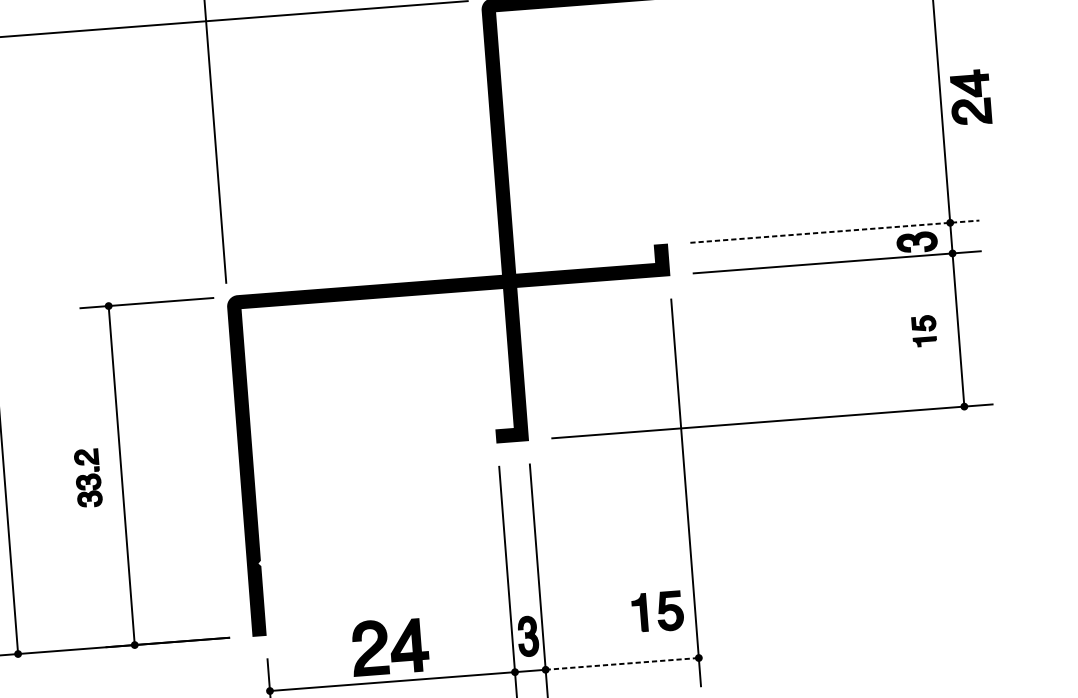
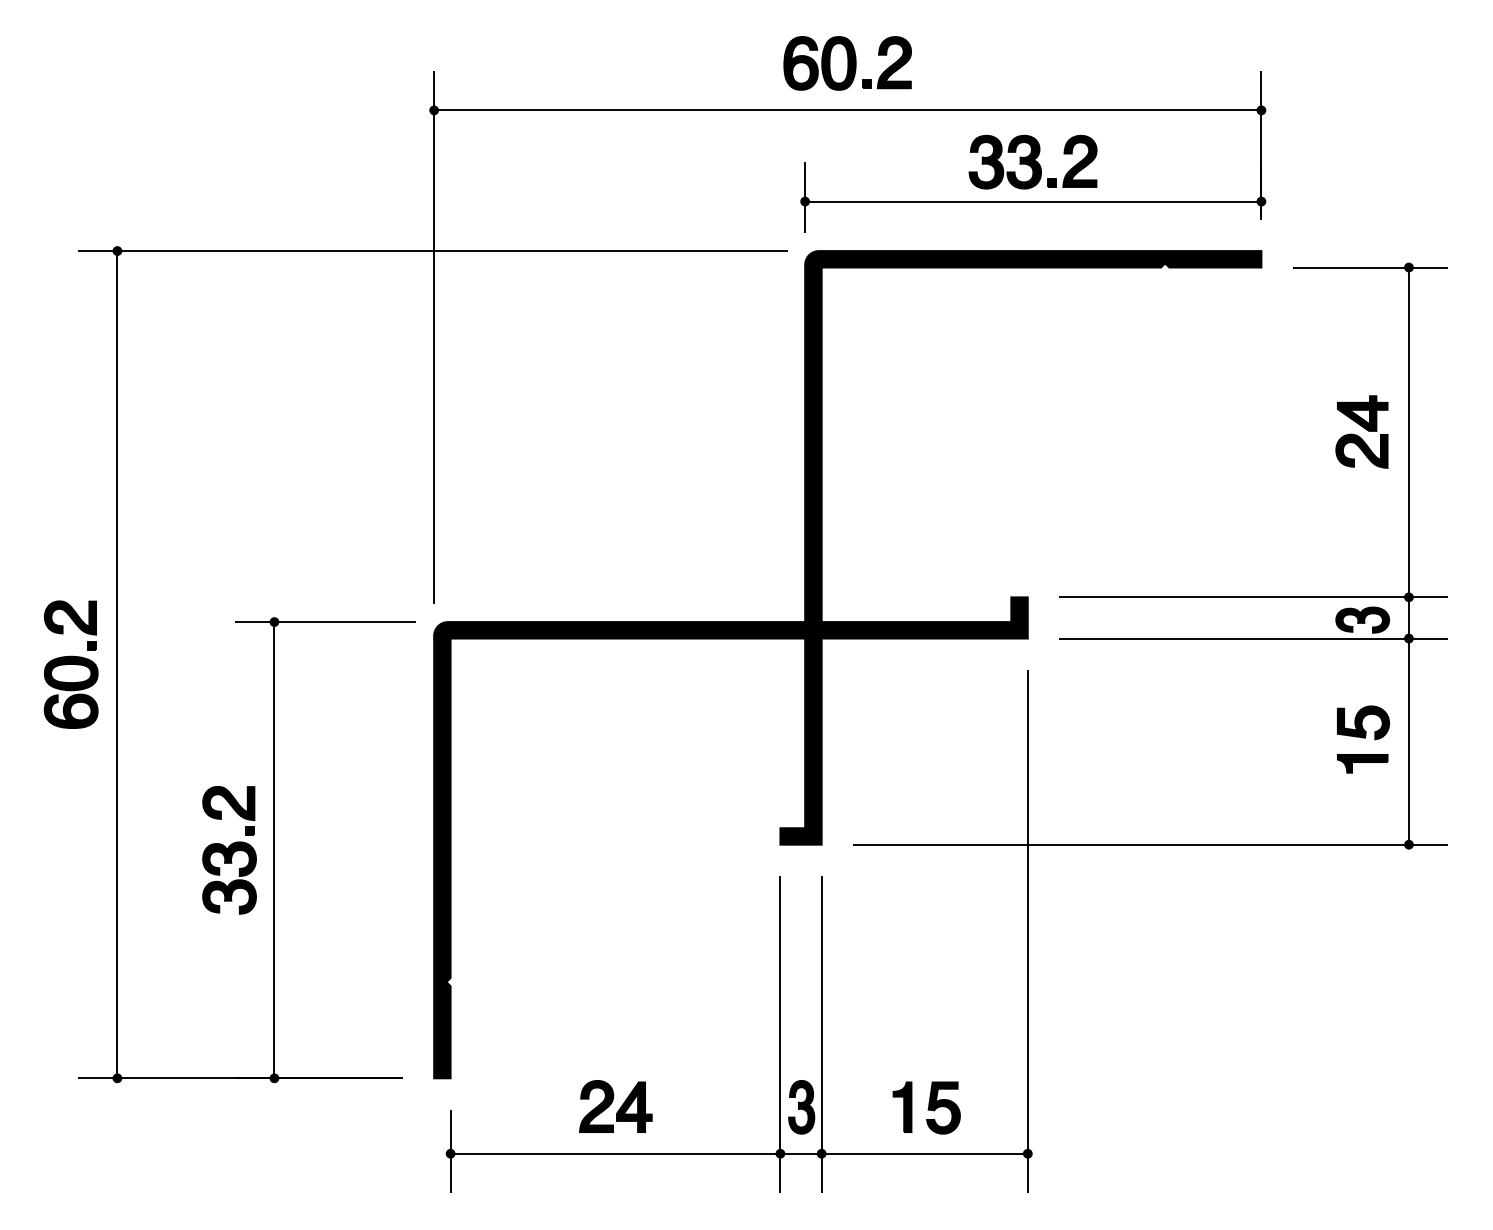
part: (970, 97) -> (1361, 431), moved
line: (834, 231) -> (1253, 597), dashed -> solid
part: (924, 331) -> (1363, 739), size x1.67
part: (88, 478) -> (229, 850), size x1.67
part: (657, 611) -> (926, 1107), moved
part: (389, 646) -> (615, 1106), size x0.71
line: (622, 663) -> (925, 1153), dashed -> solid

